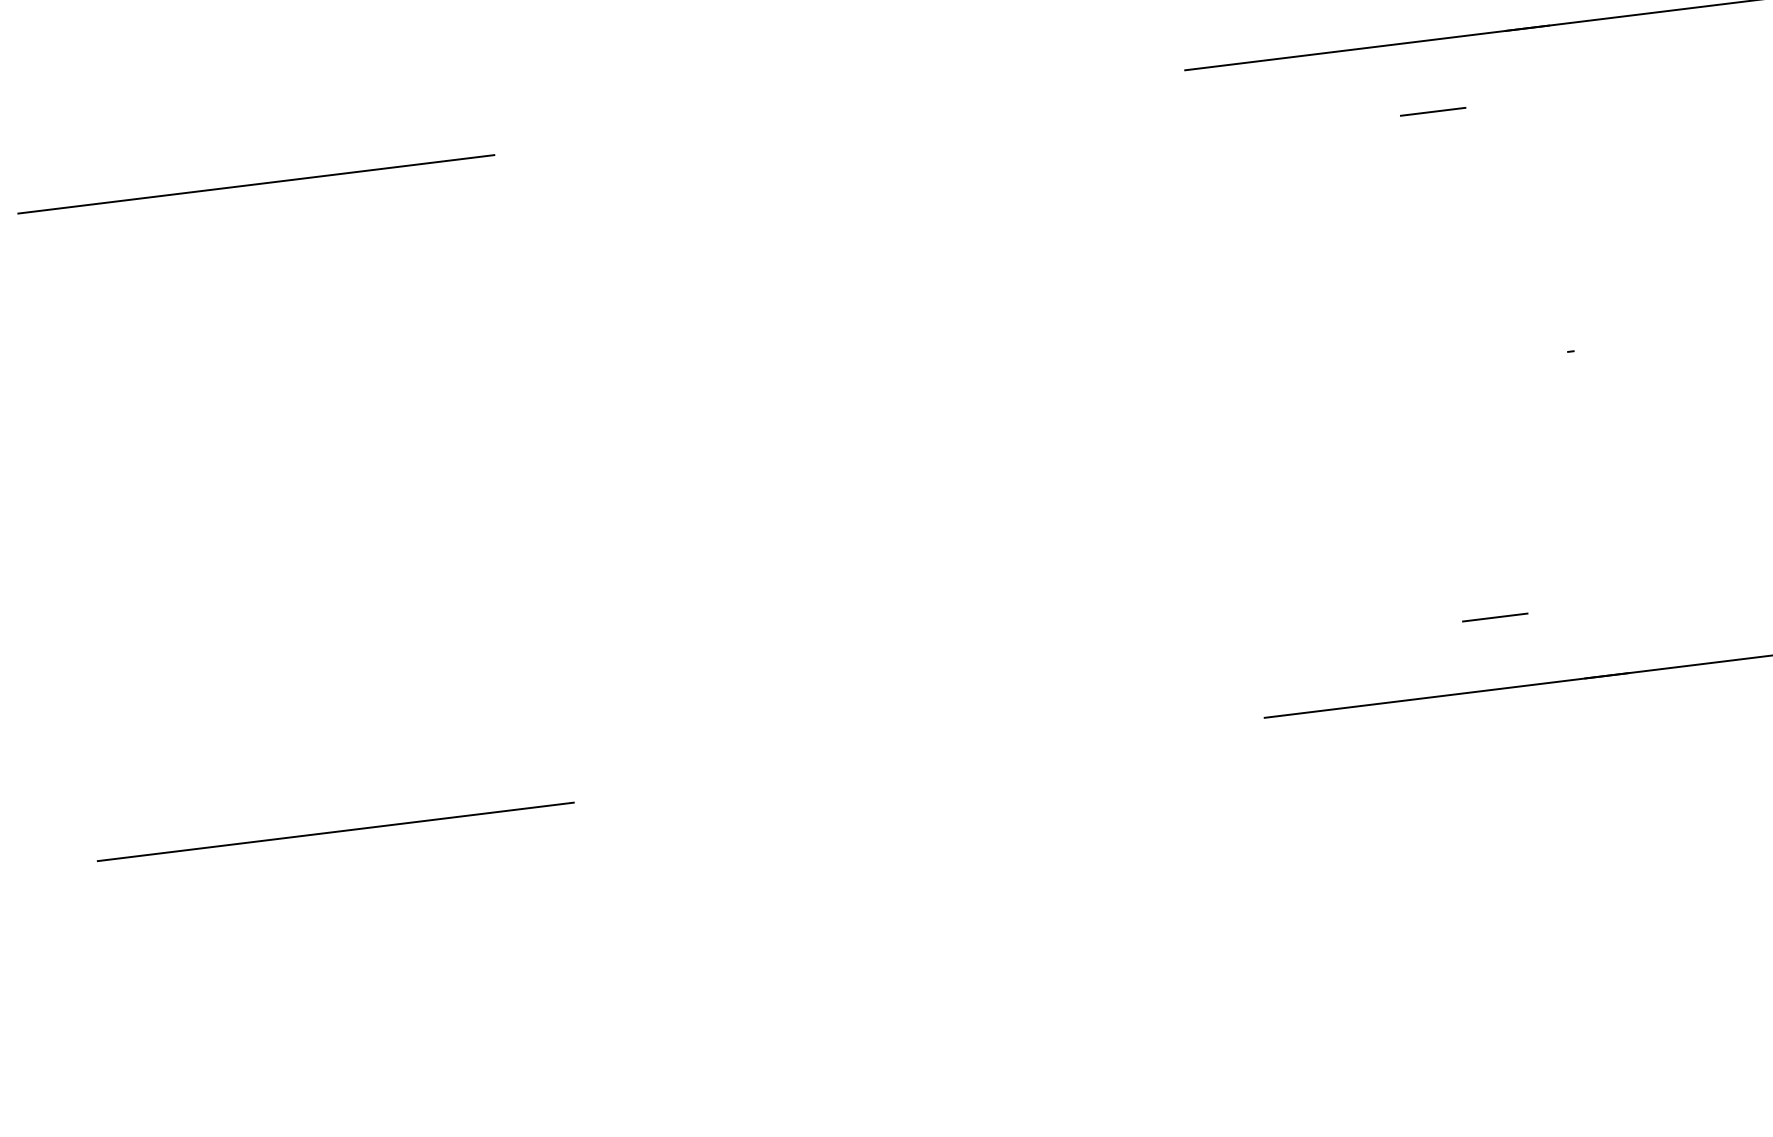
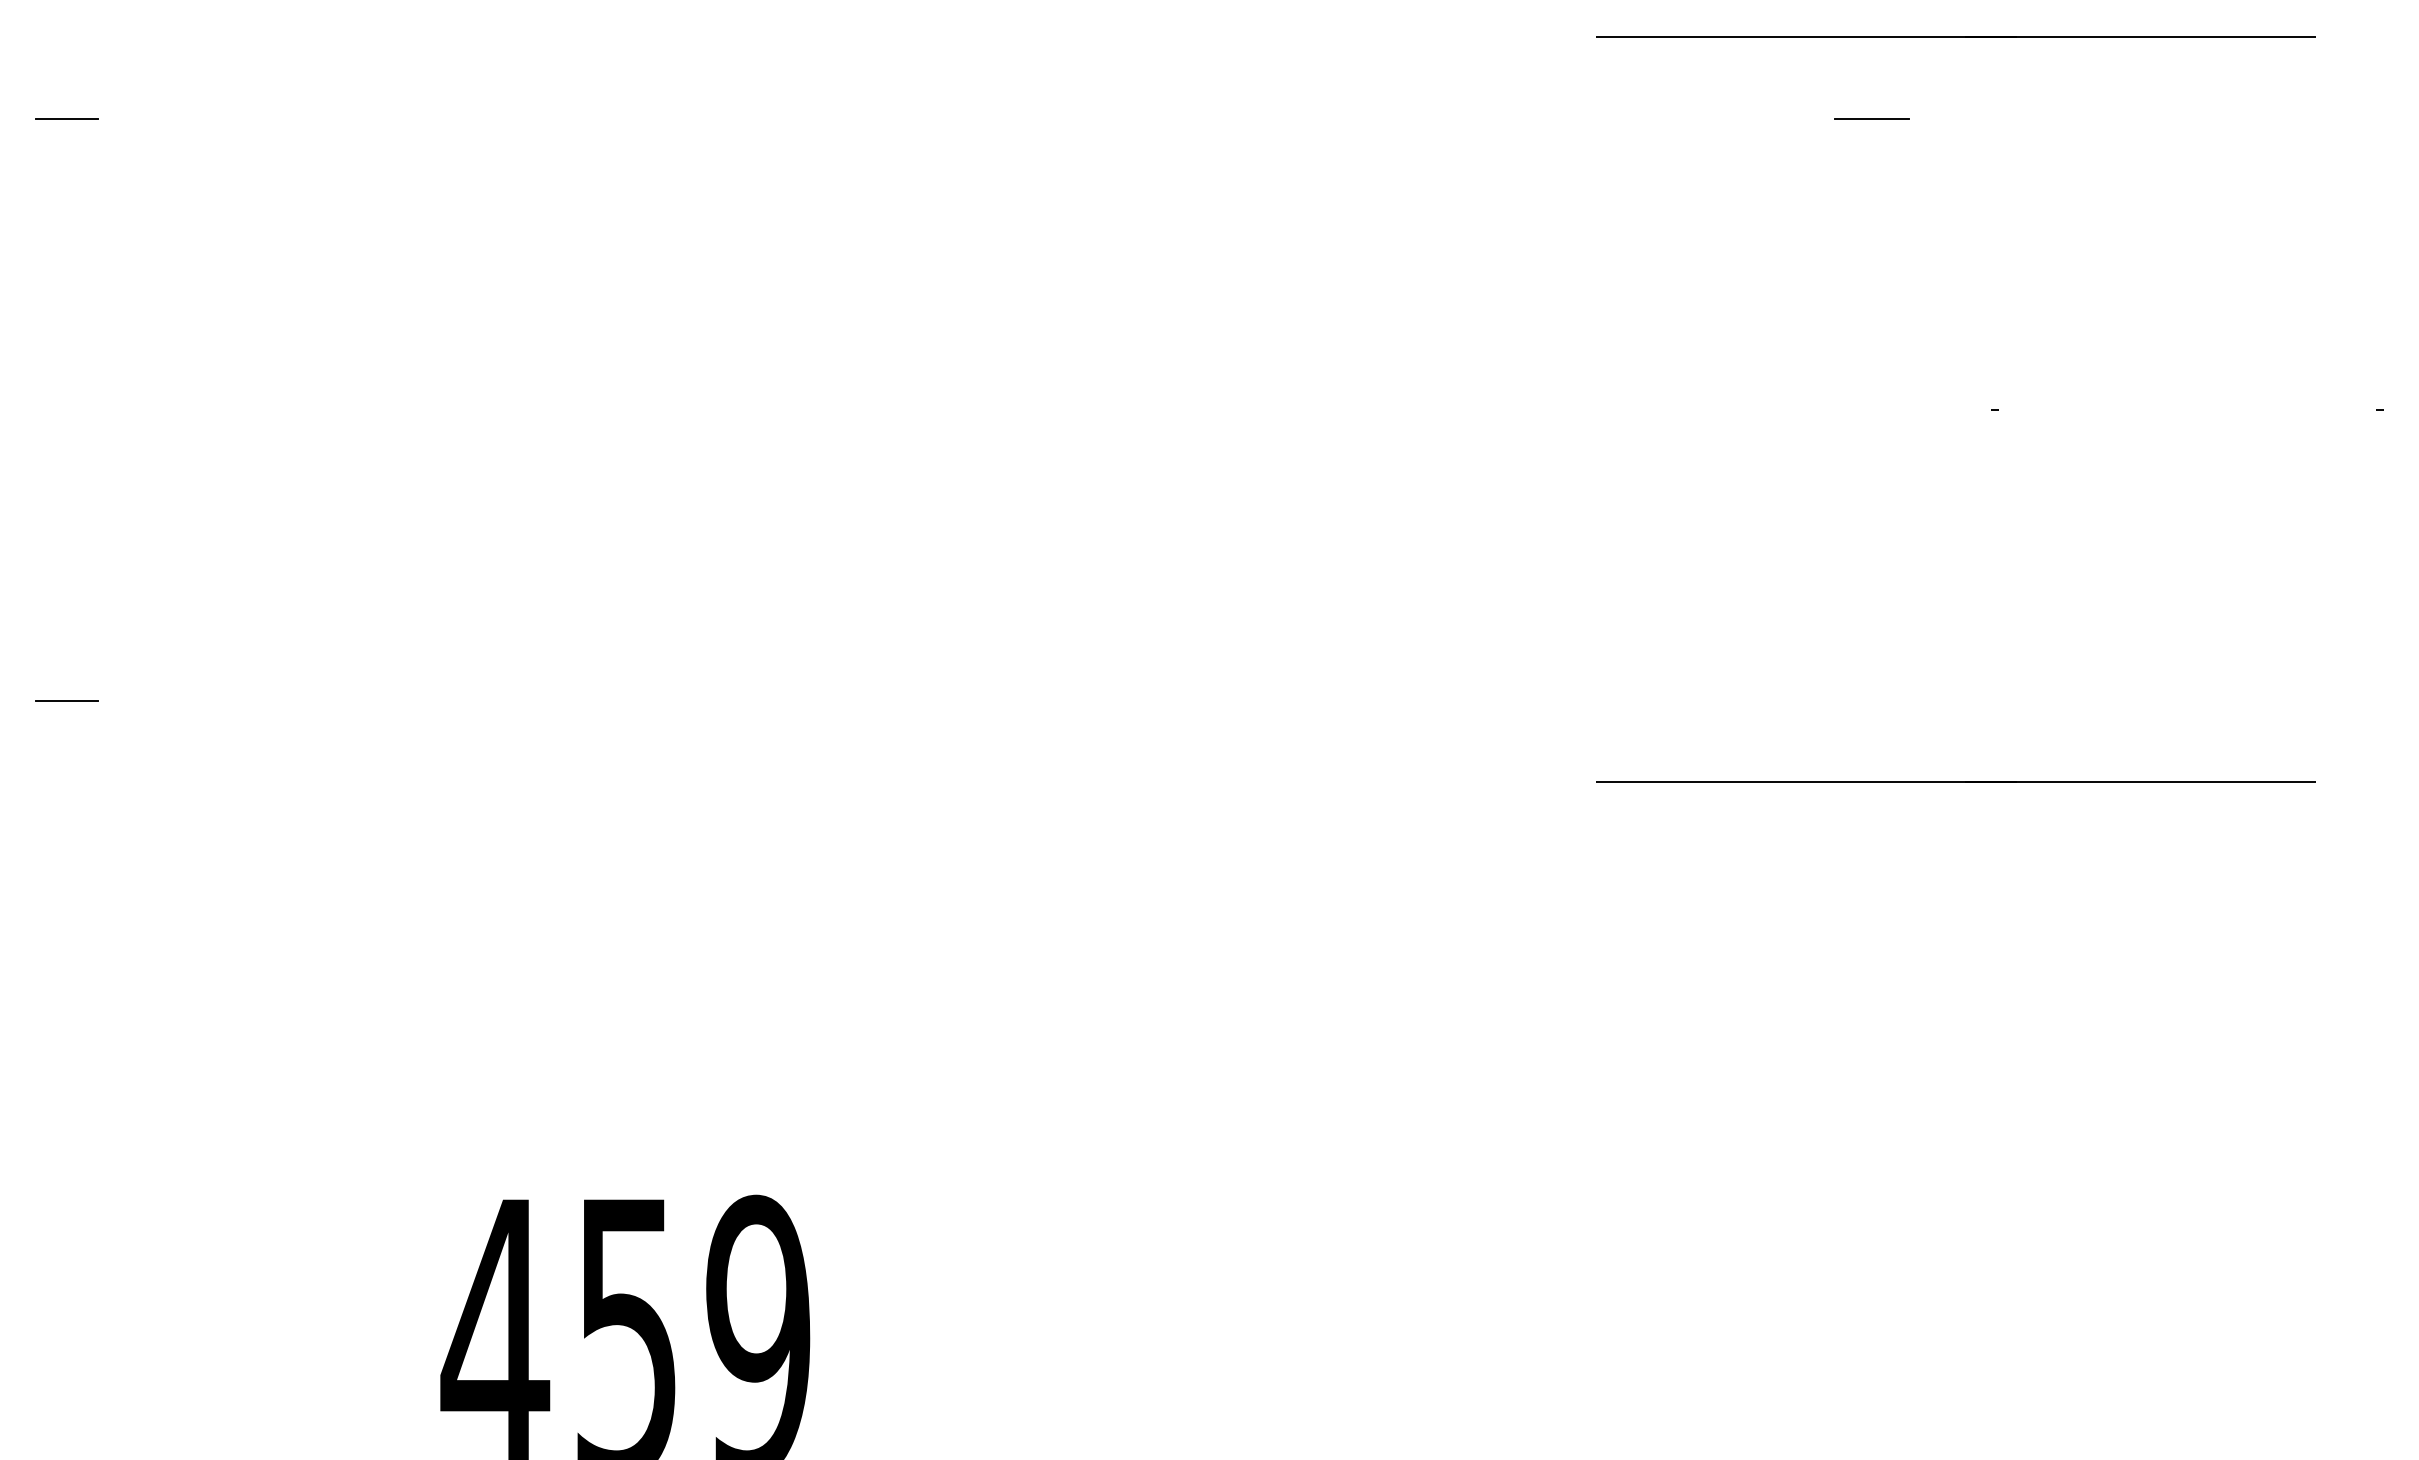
line: (256, 184) -> (528, 37), removed
line: (1495, 617) -> (1872, 700), removed
line: (335, 832) -> (528, 782), removed

